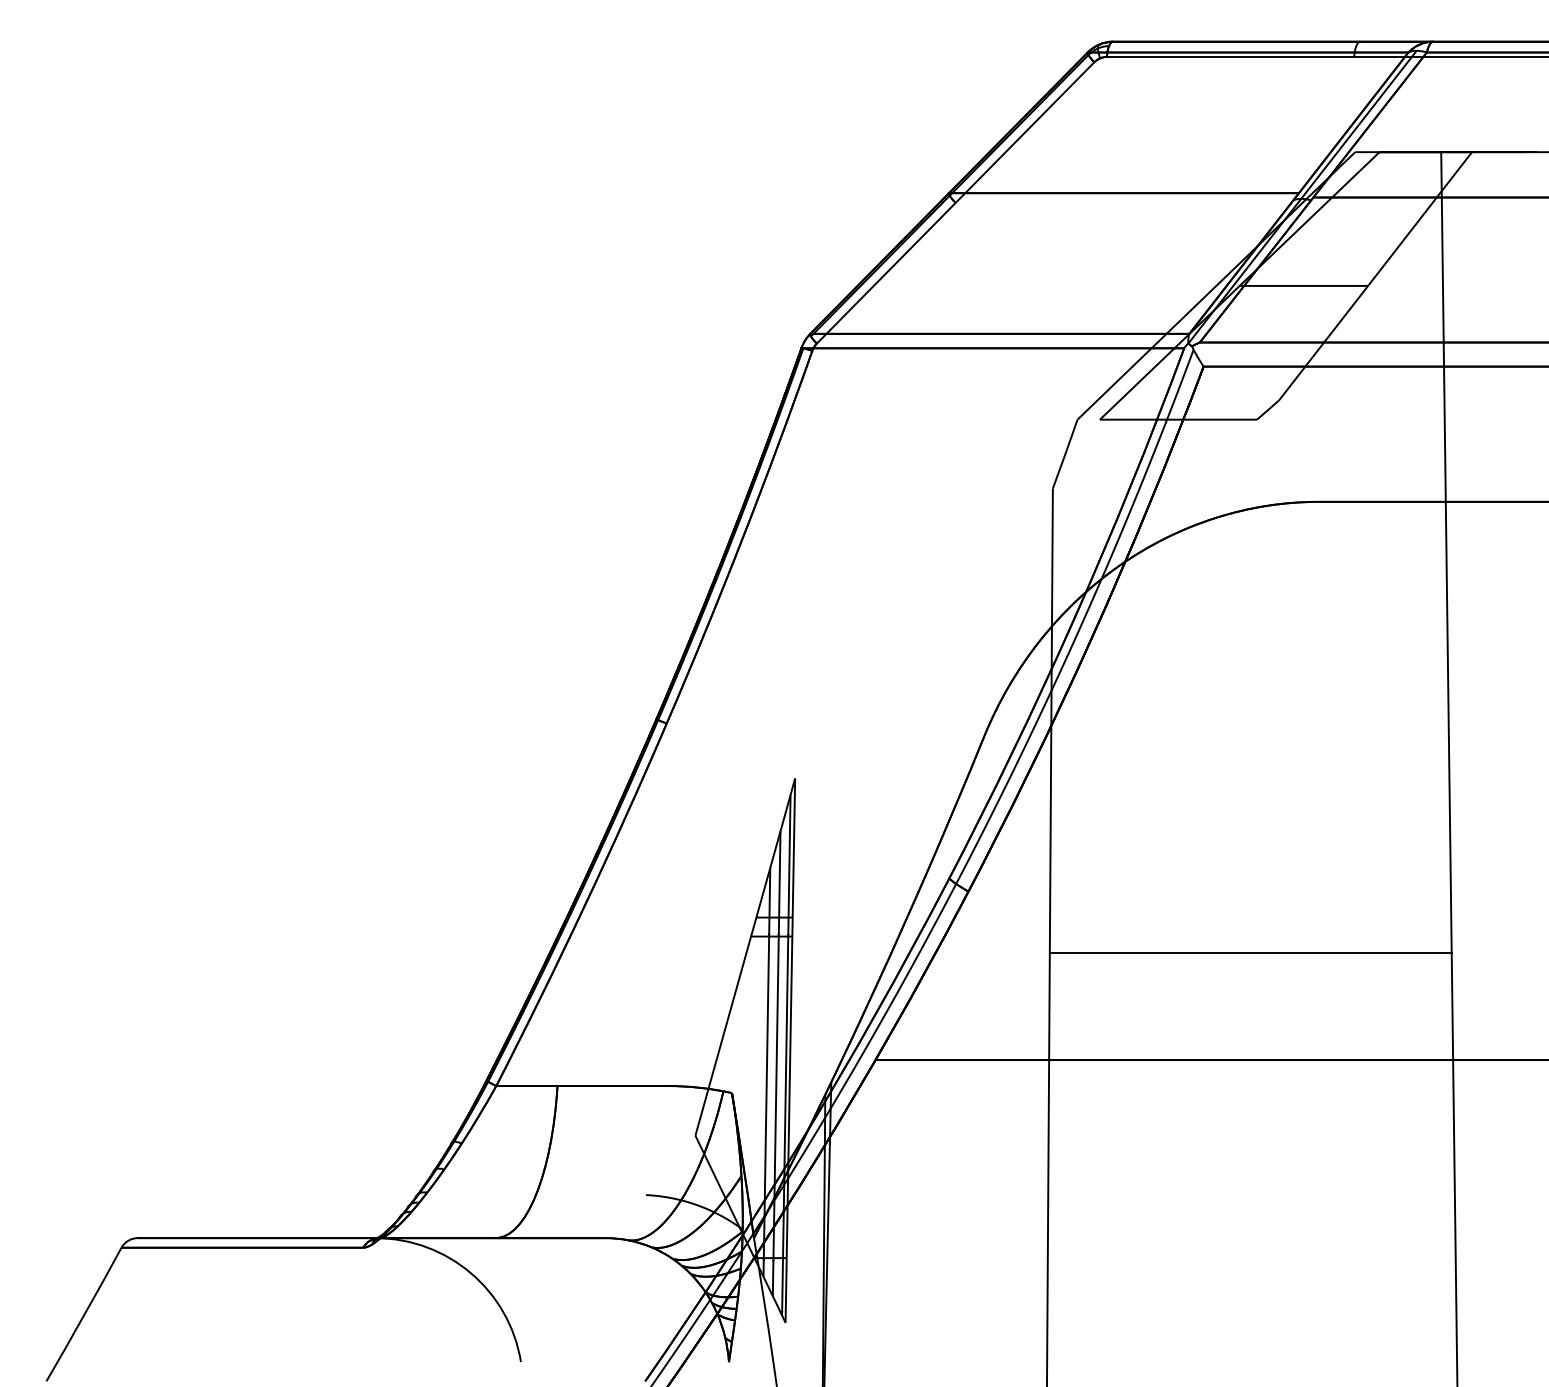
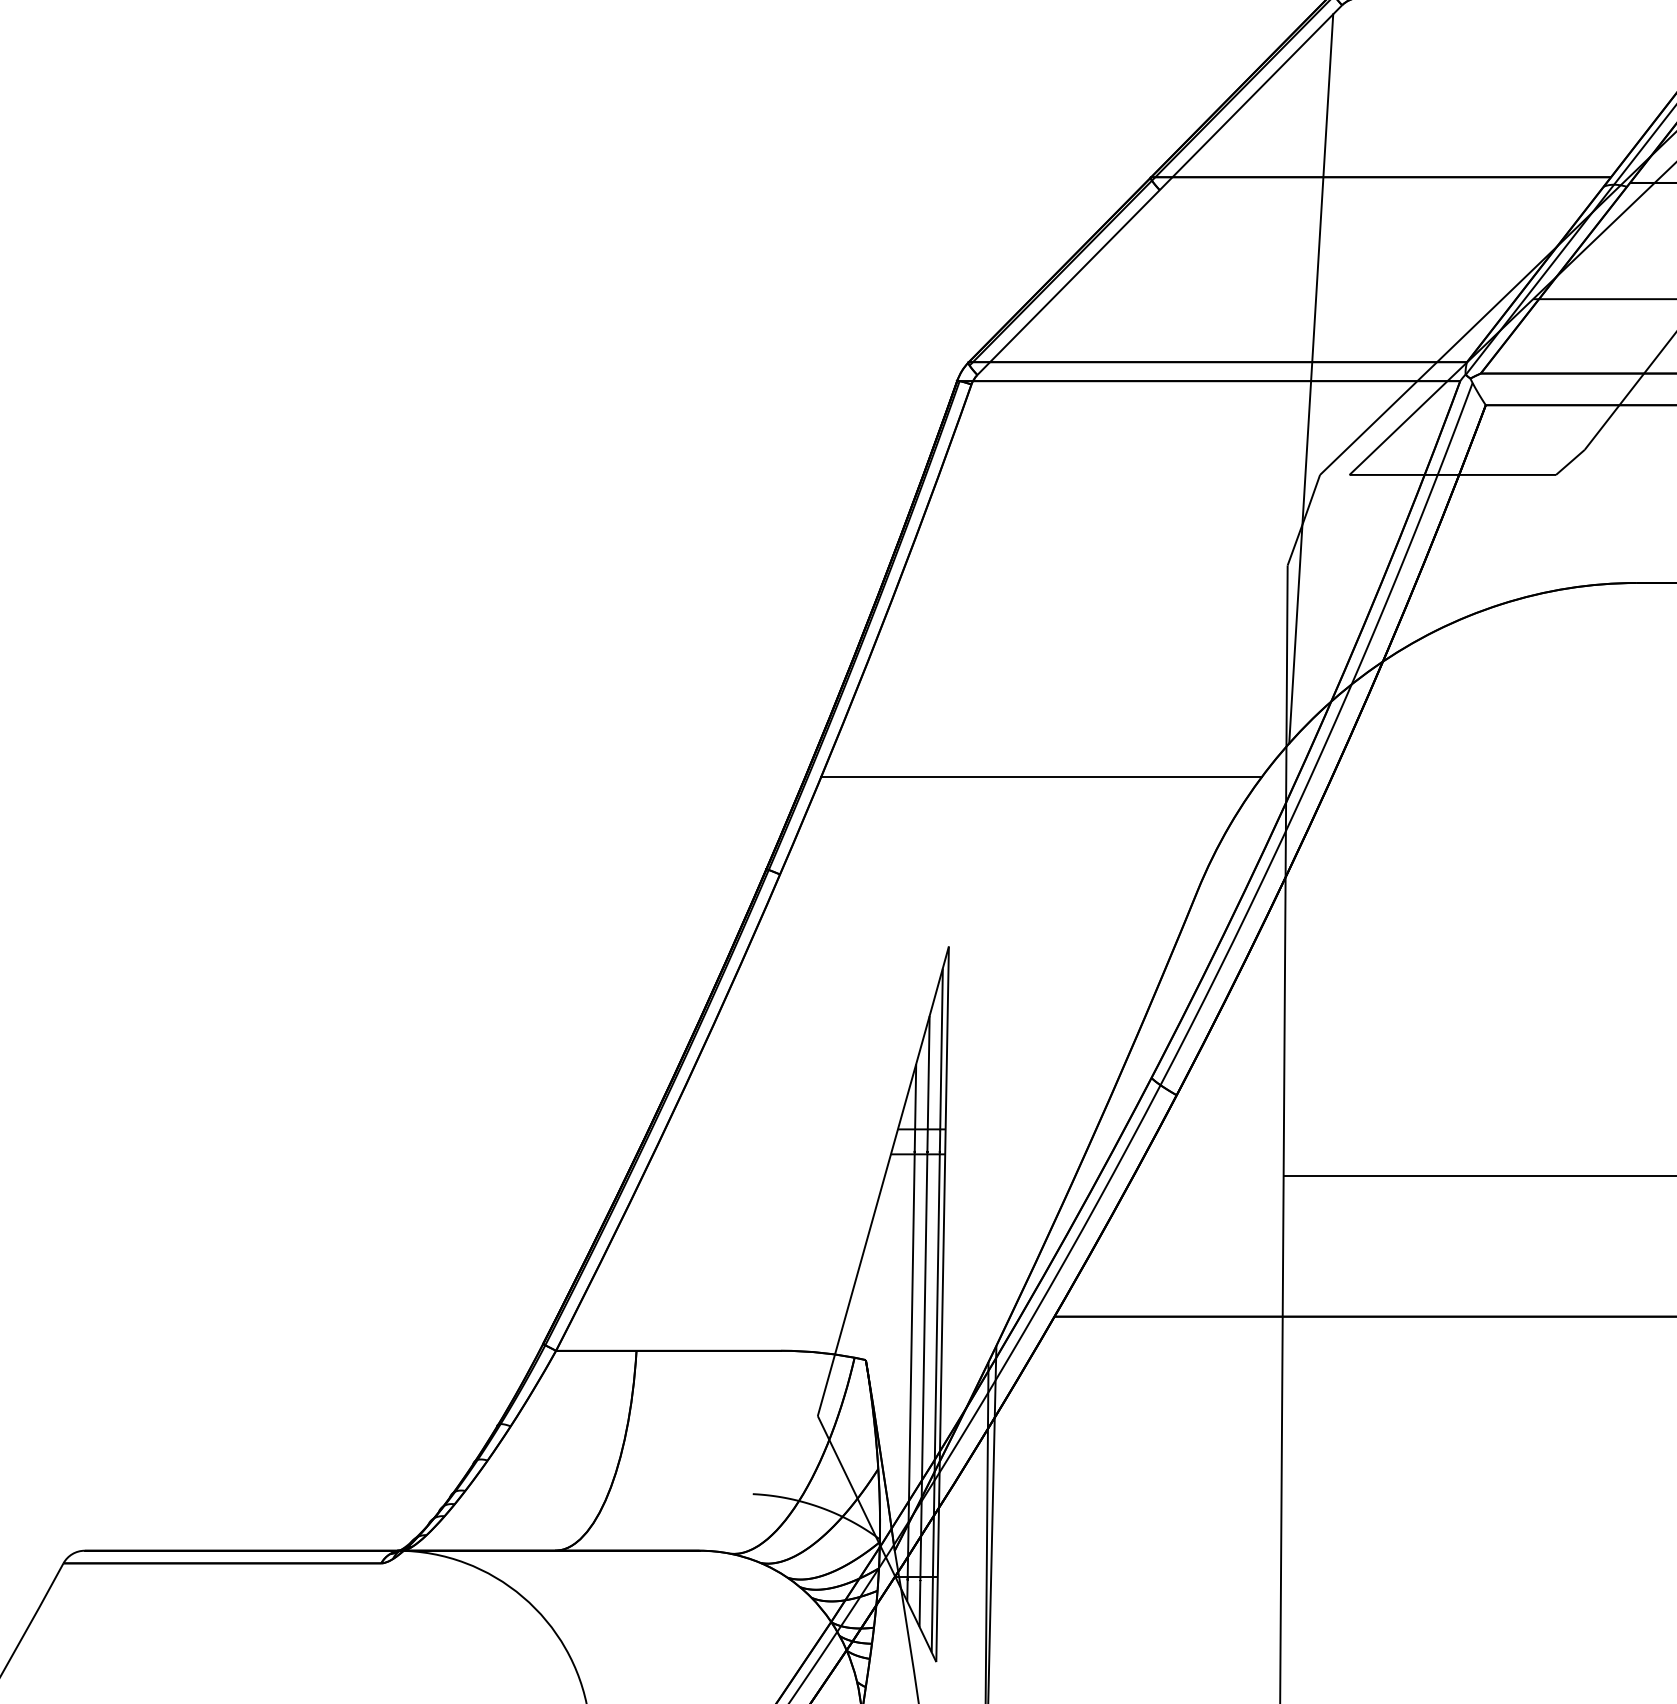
line: (1070, 346) -> (1310, 378), added
line: (865, 649) -> (1041, 777), added

